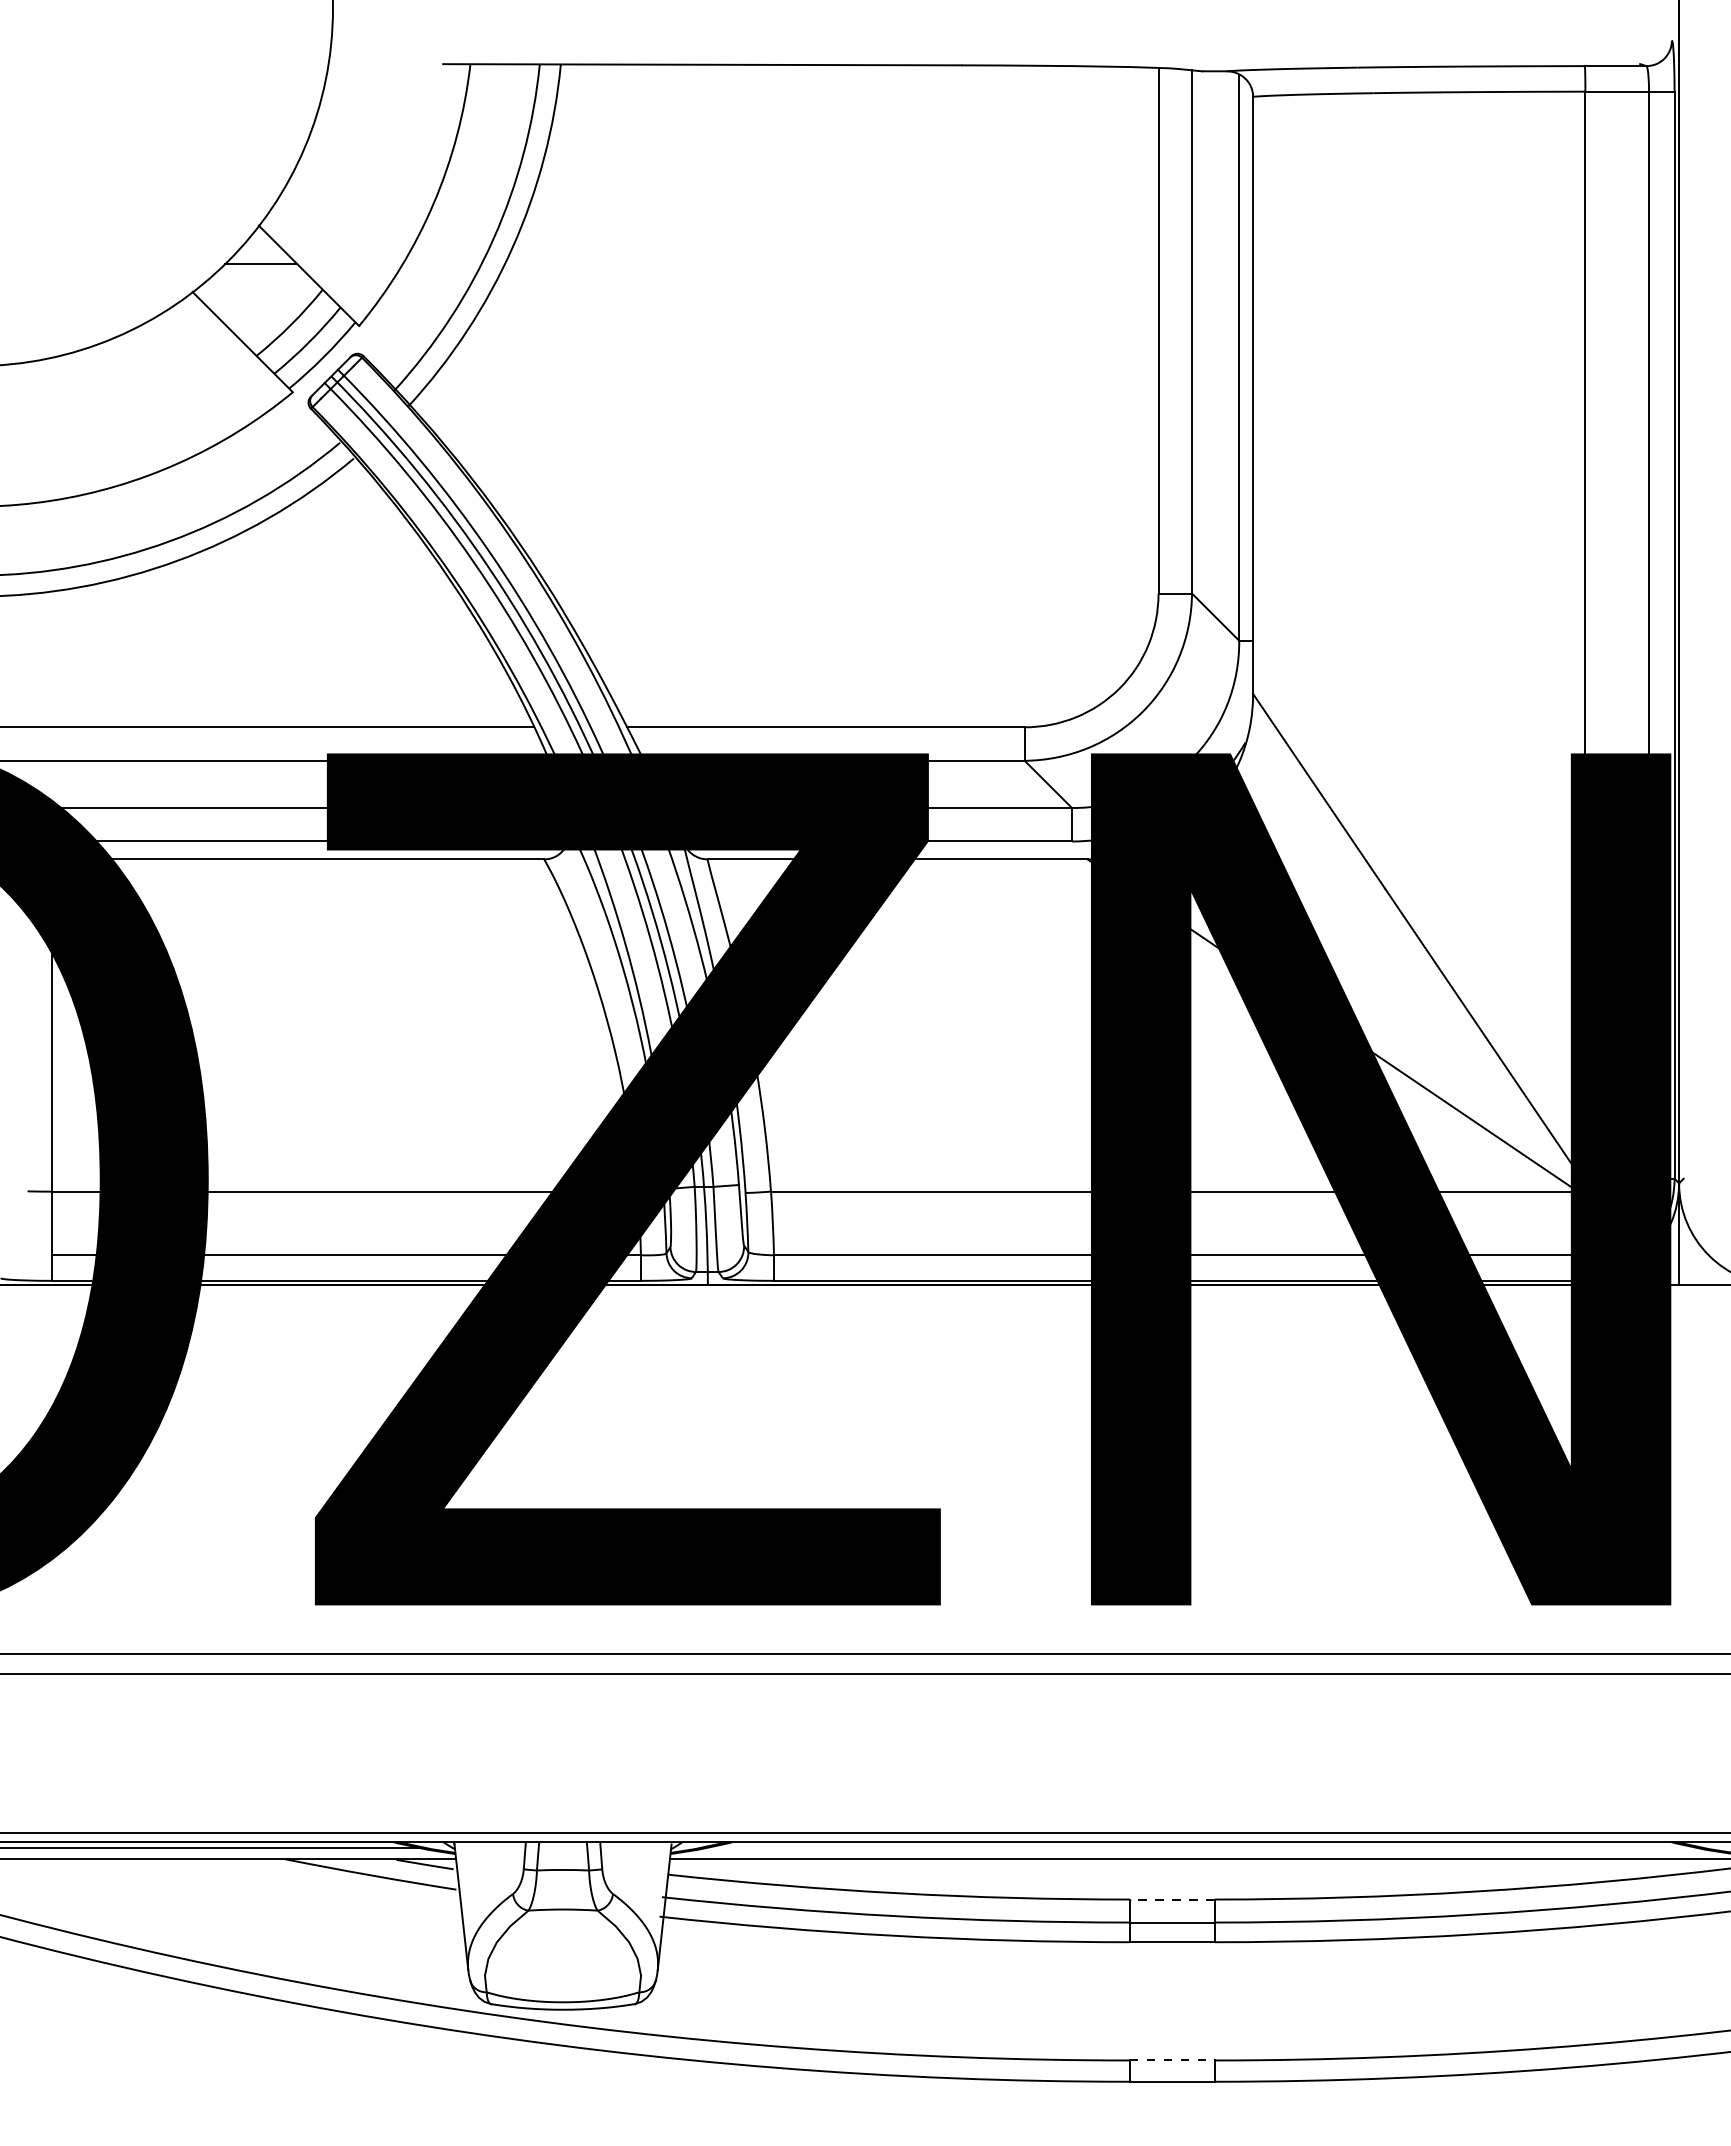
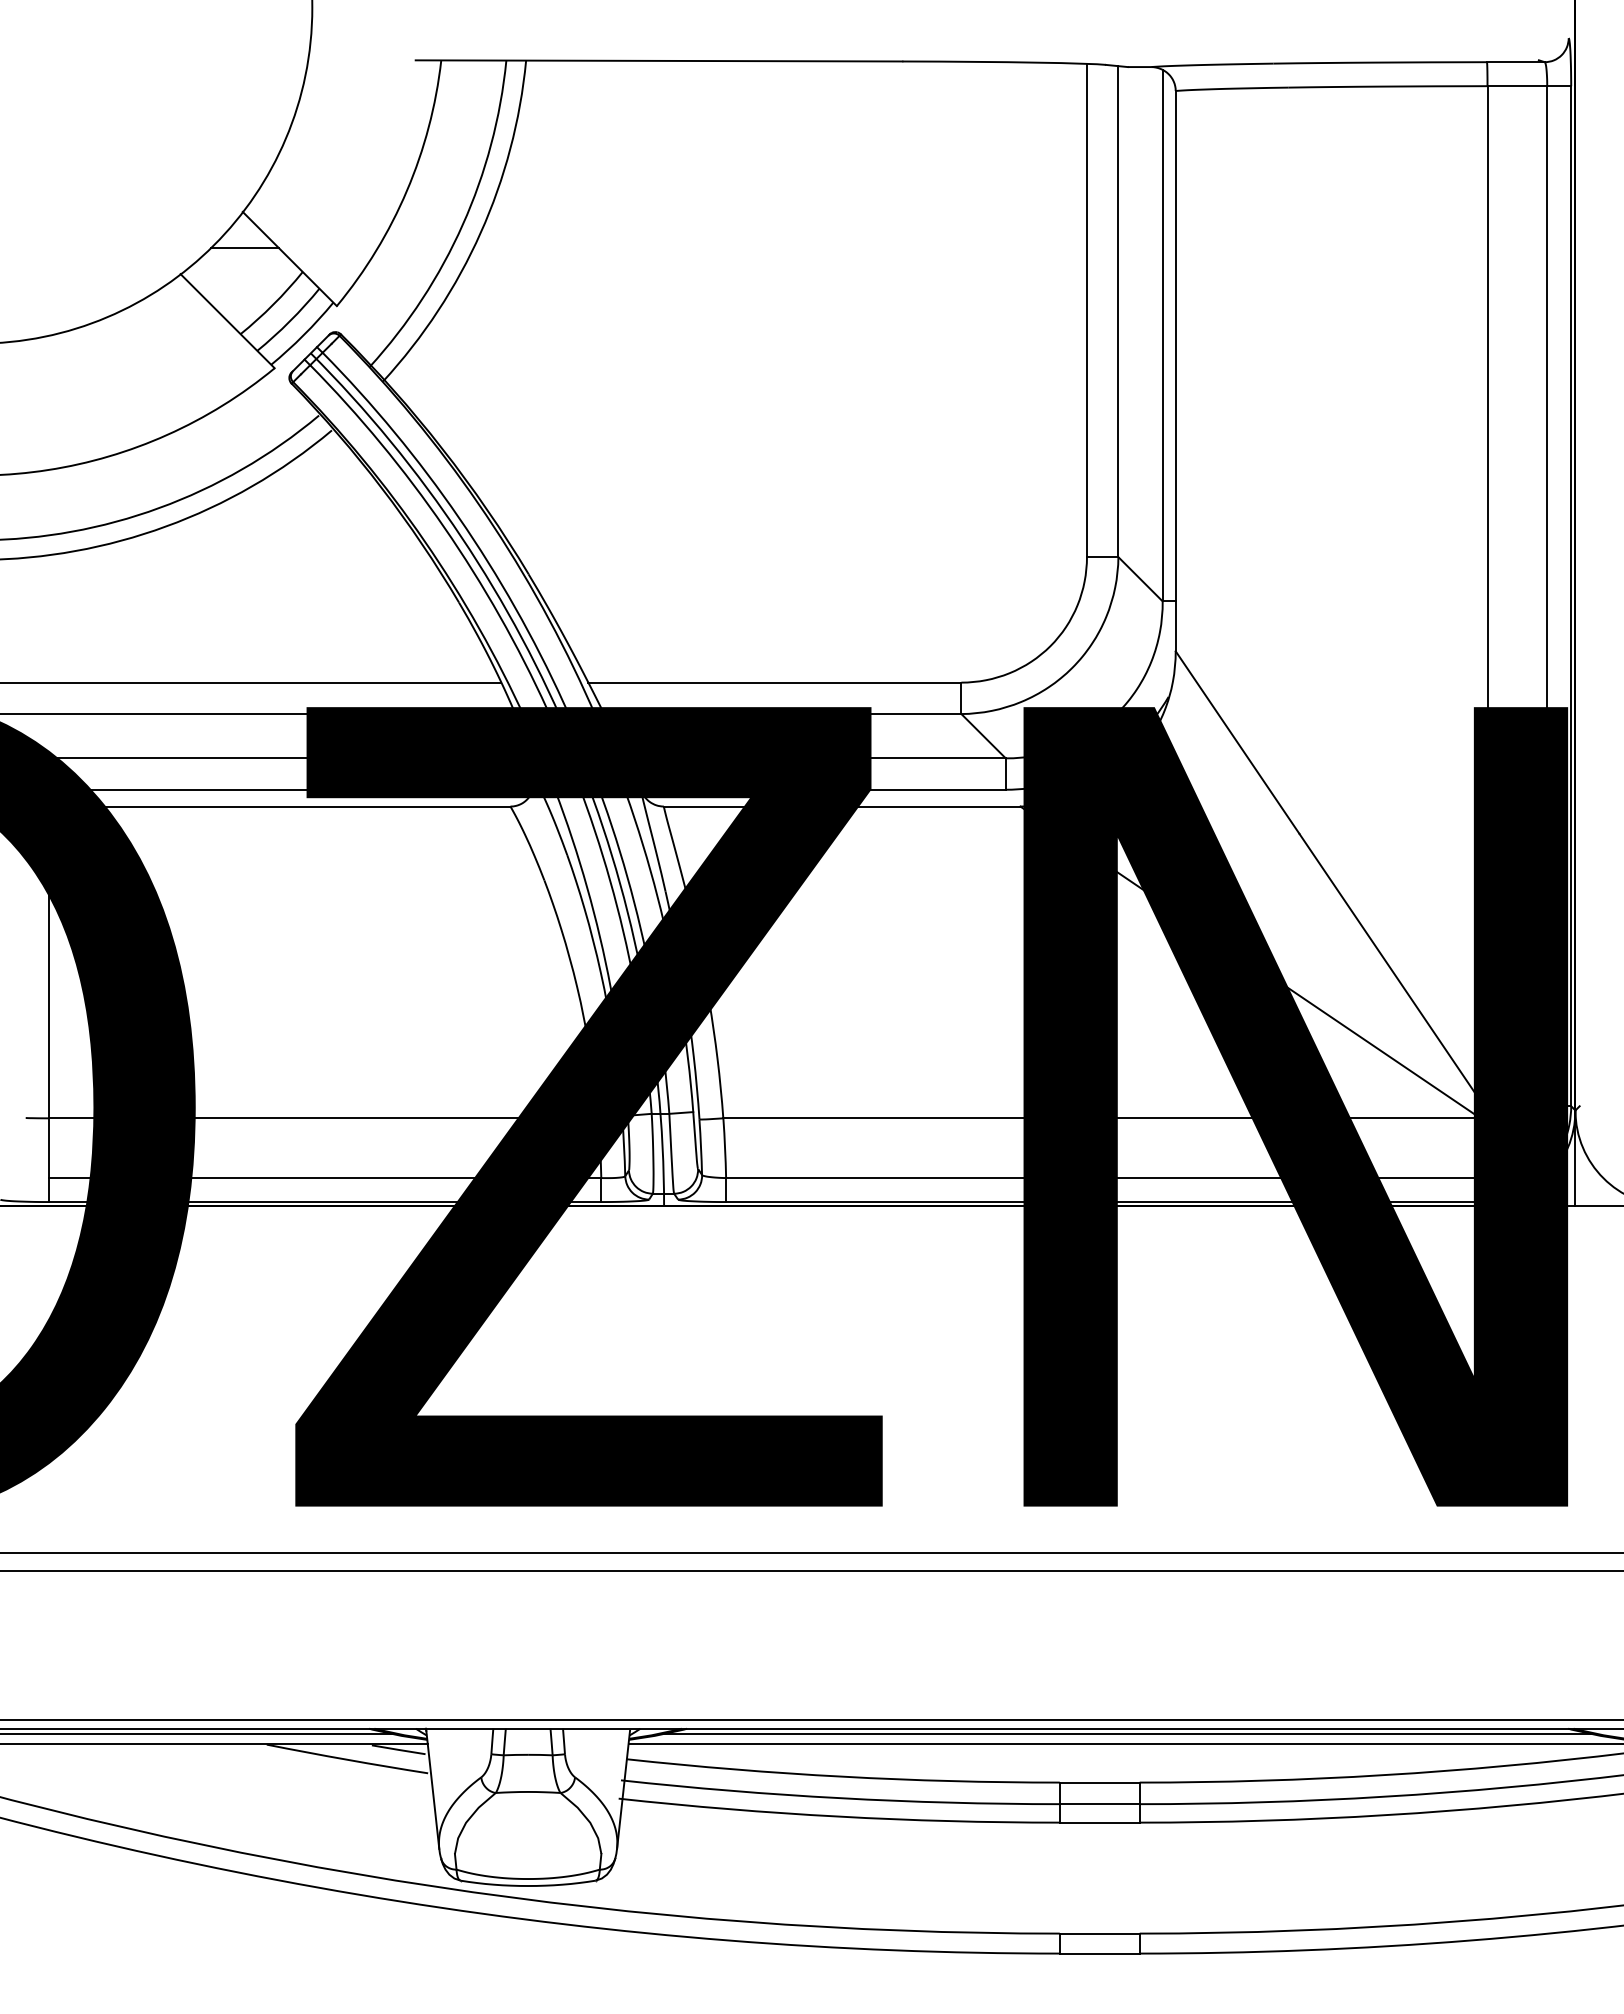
line: (1201, 1848) -> (1127, 1734), added
line: (1171, 1899) -> (1099, 1782), dashed -> solid
line: (1171, 2060) -> (1099, 1933), dashed -> solid

